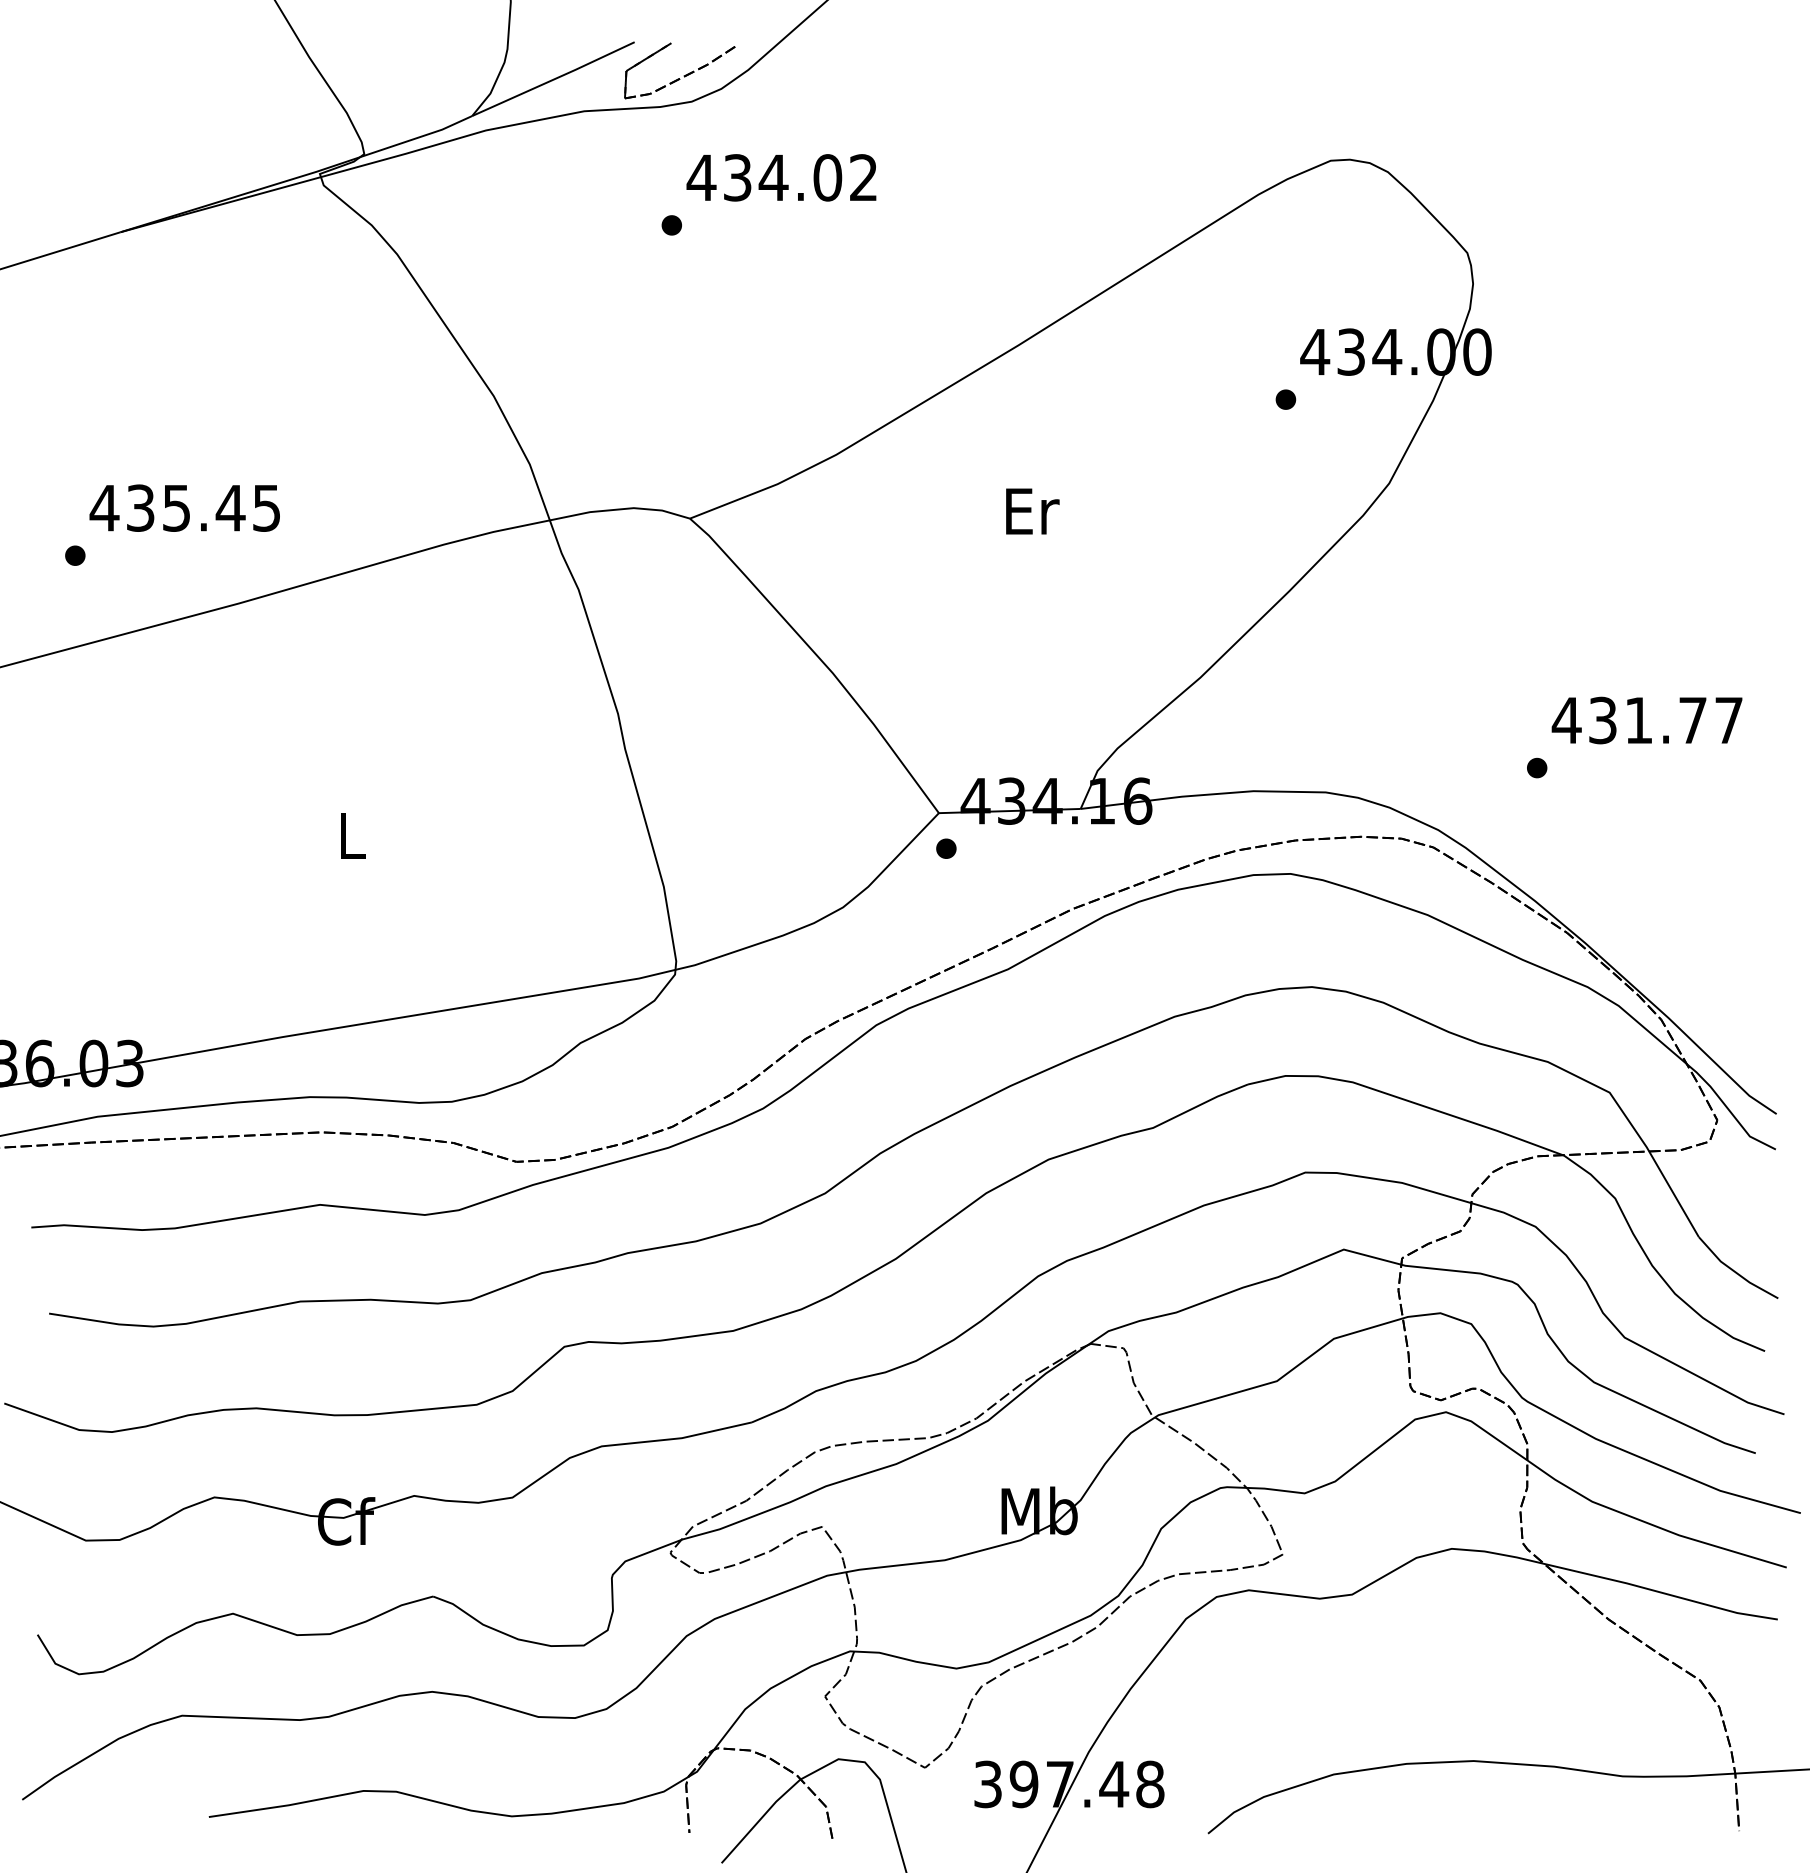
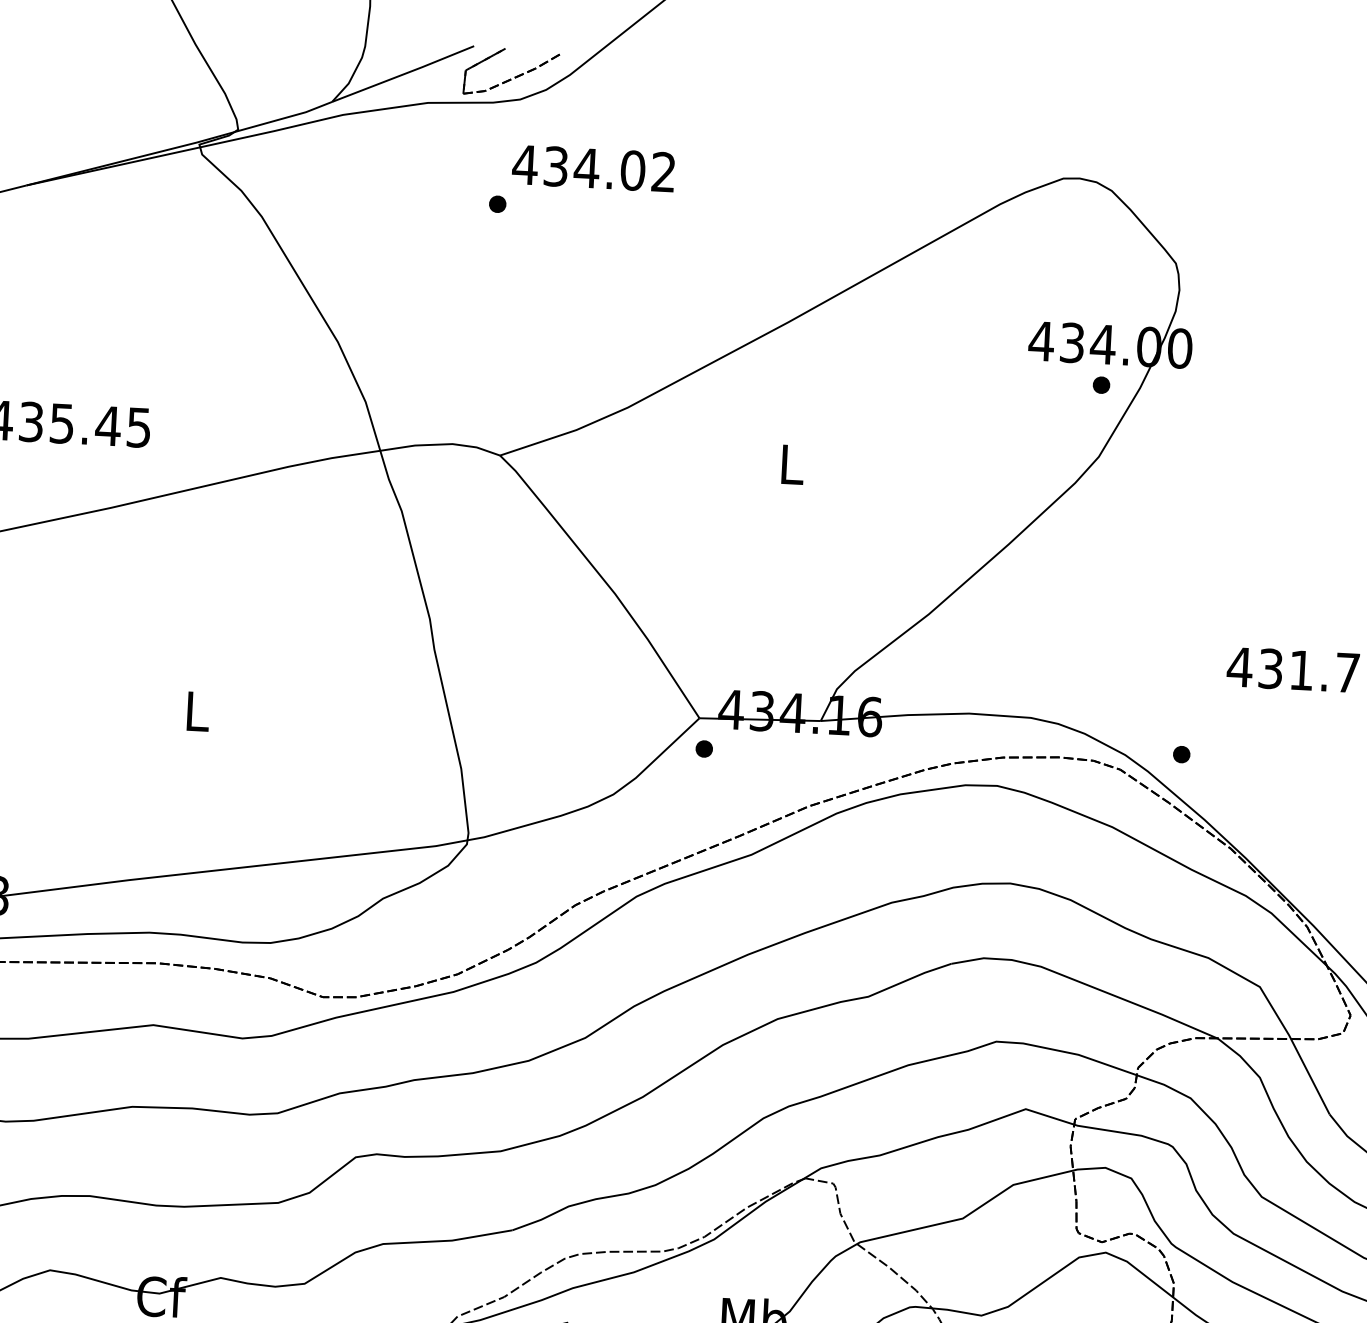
part: (1285, 399) -> (1101, 385), moved
text: (1032, 511) -> (792, 464), Er -> L
part: (1537, 767) -> (1182, 754), moved

